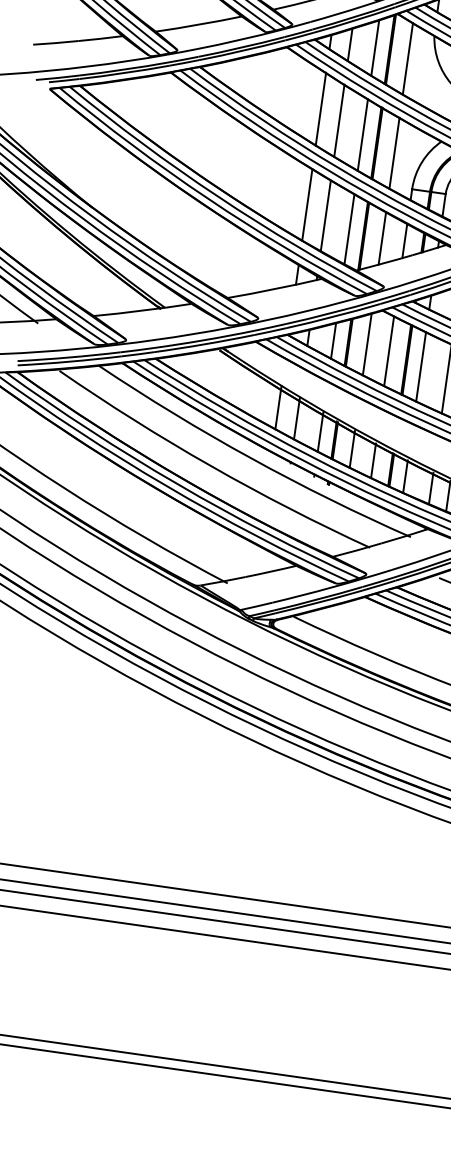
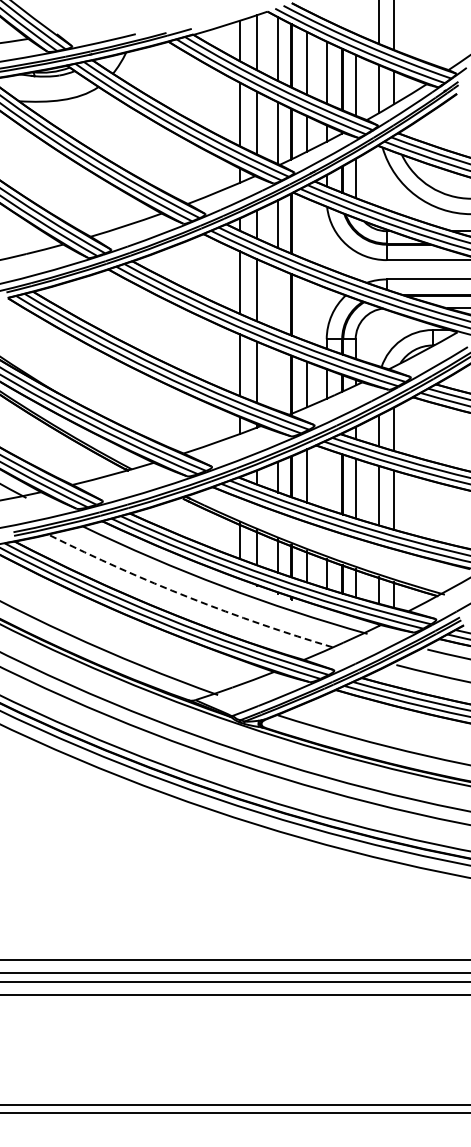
line: (407, 58) -> (307, 229), removed
line: (362, 135) -> (278, 299), removed
line: (394, 152) -> (307, 310), removed
line: (349, 229) -> (278, 380), removed
line: (388, 351) -> (326, 479), removed
arc: (210, 465) -> (189, 597), solid -> dashed

